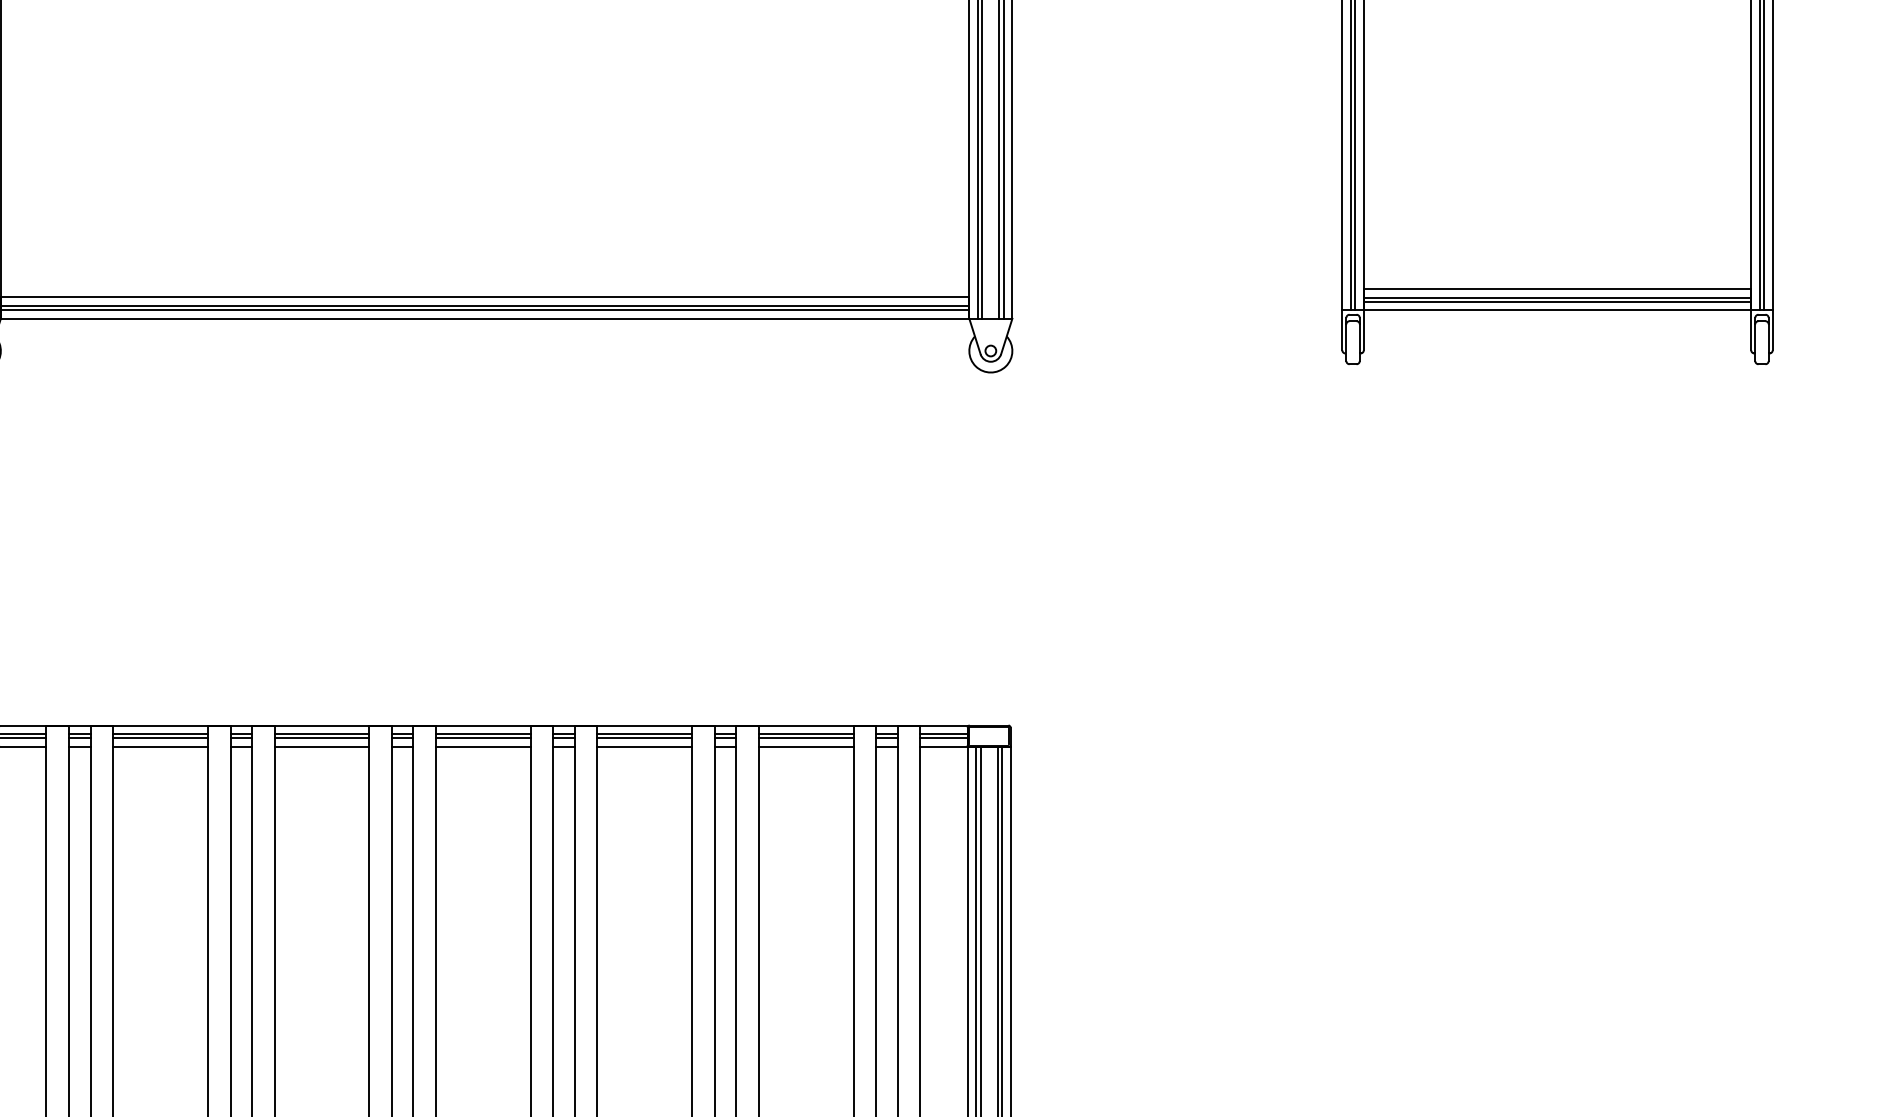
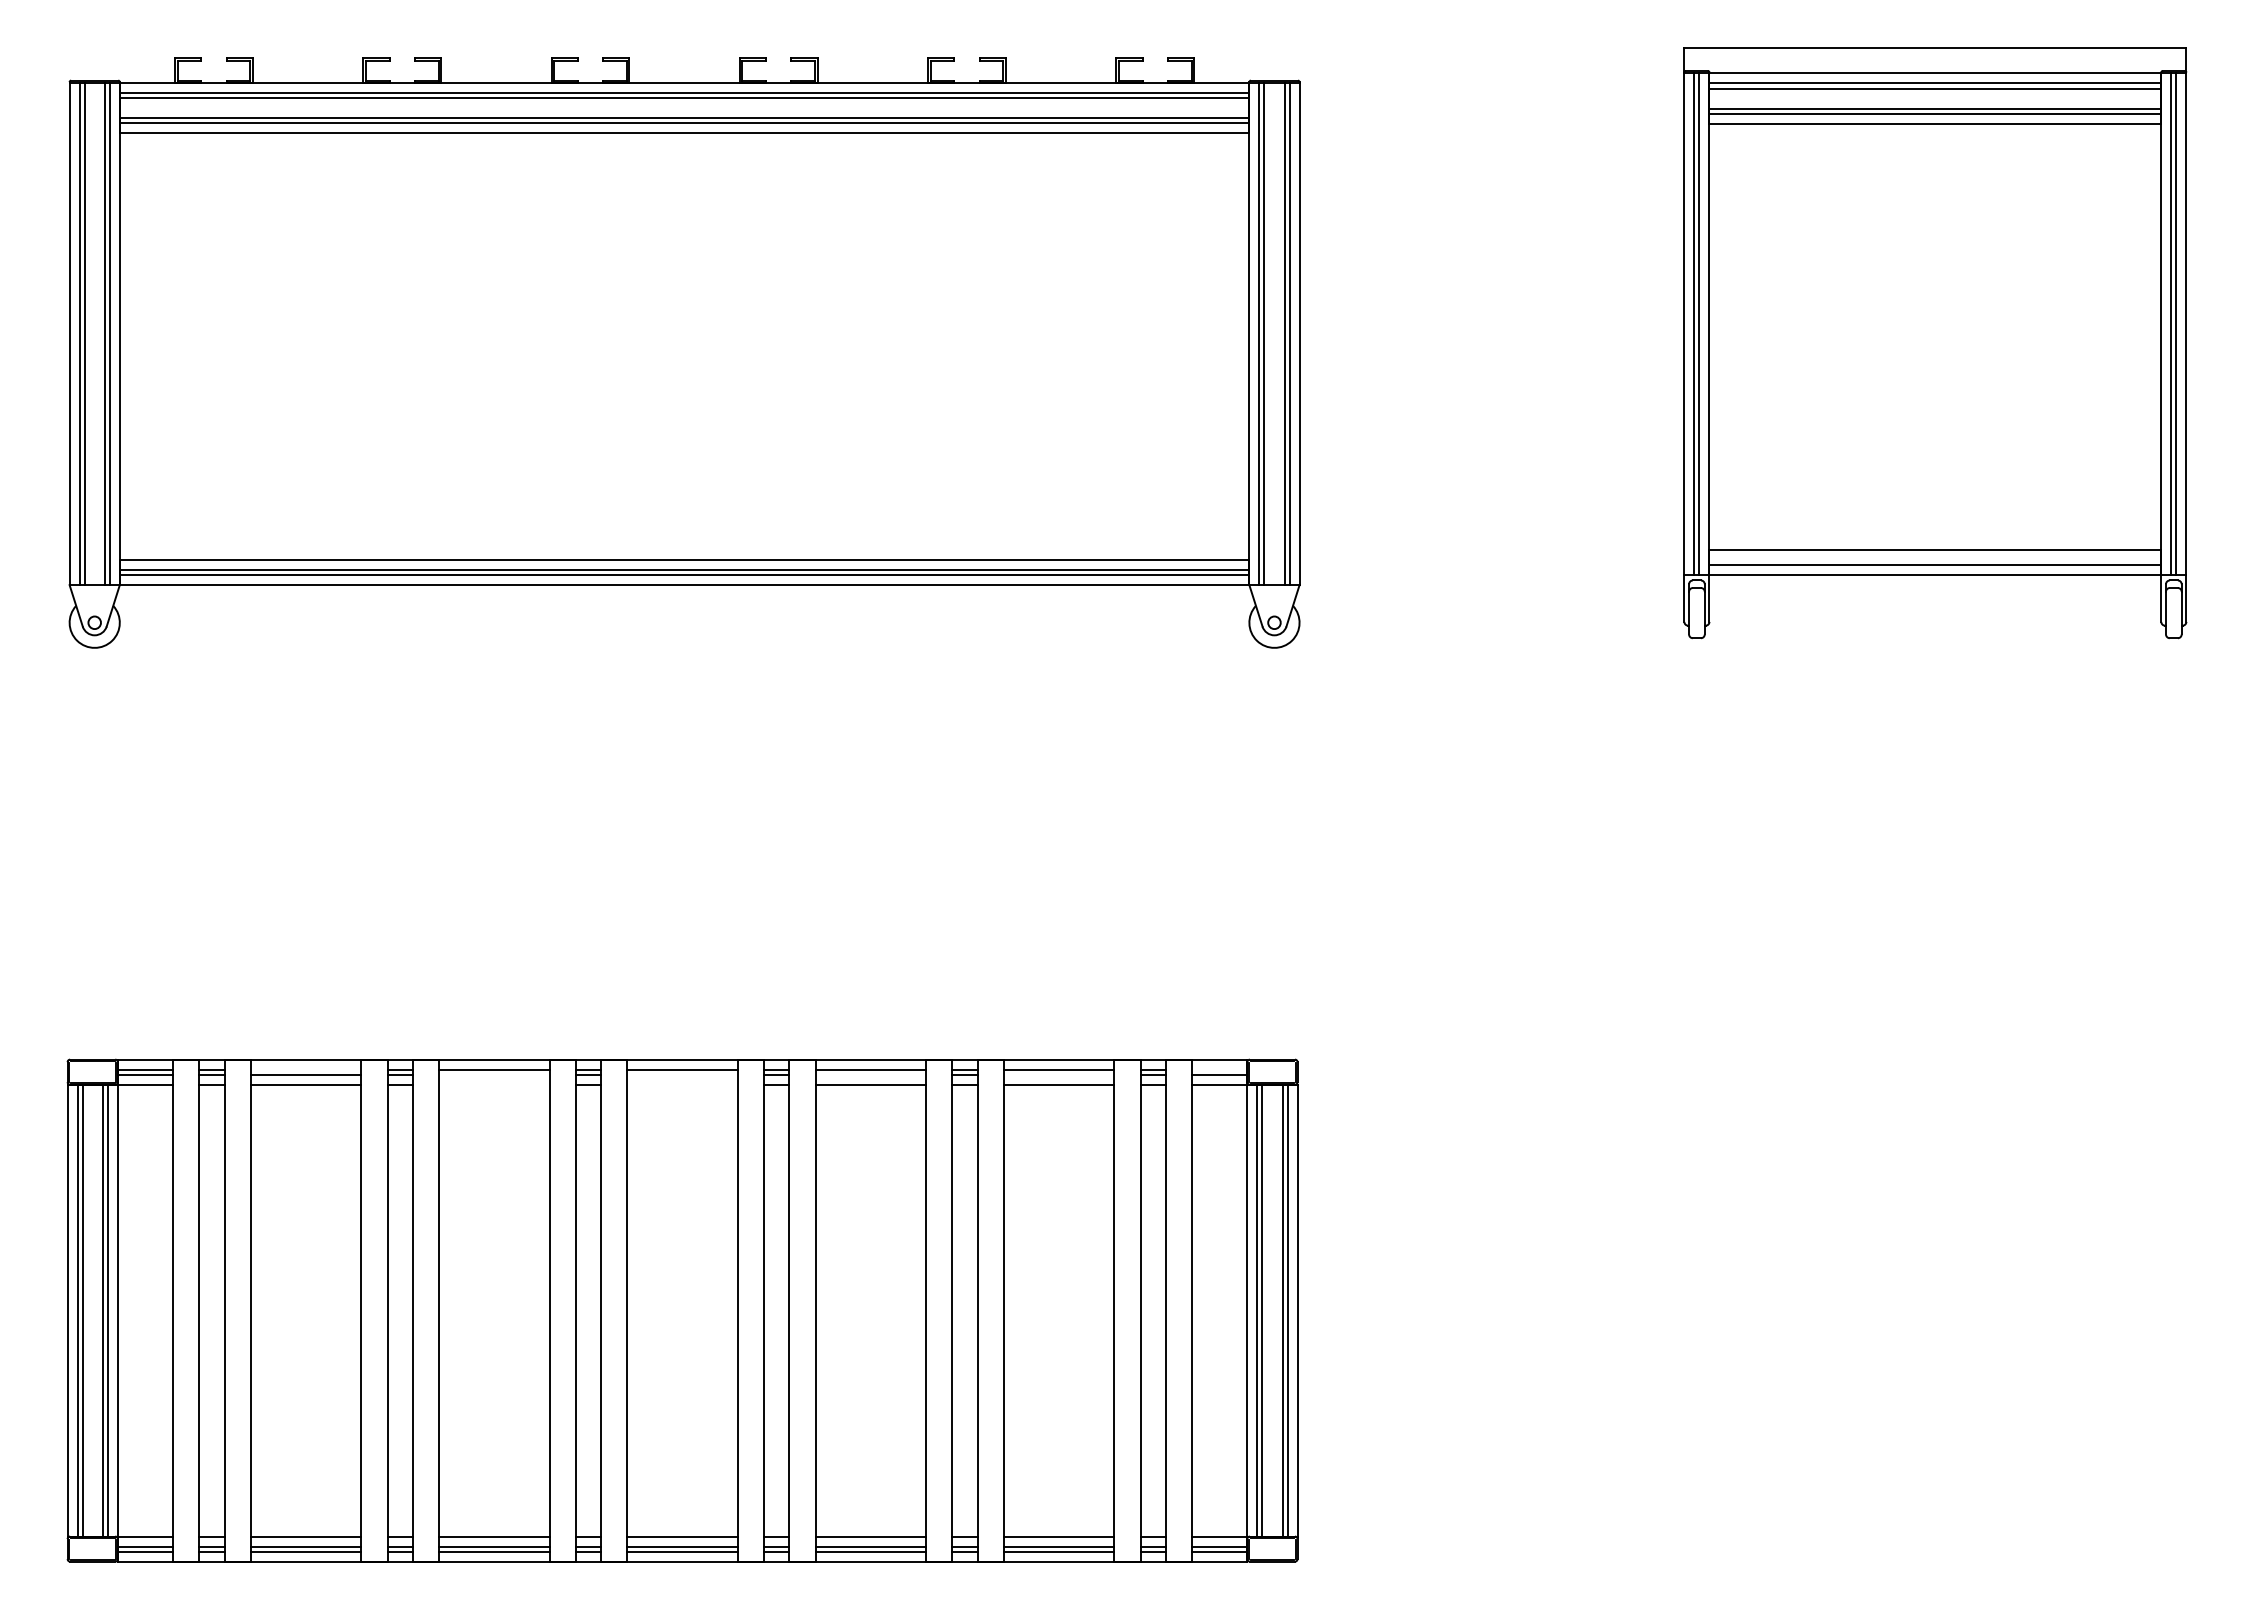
line: (1557, 297) -> (1935, 560), removed
line: (160, 734) -> (305, 1069), removed
line: (943, 734) -> (1219, 1069), removed
line: (322, 738) -> (494, 1074), removed
line: (483, 738) -> (682, 1074), removed
line: (644, 738) -> (870, 1074), removed
line: (805, 738) -> (1058, 1074), removed
line: (322, 746) -> (494, 1084), removed
line: (483, 746) -> (682, 1084), removed

